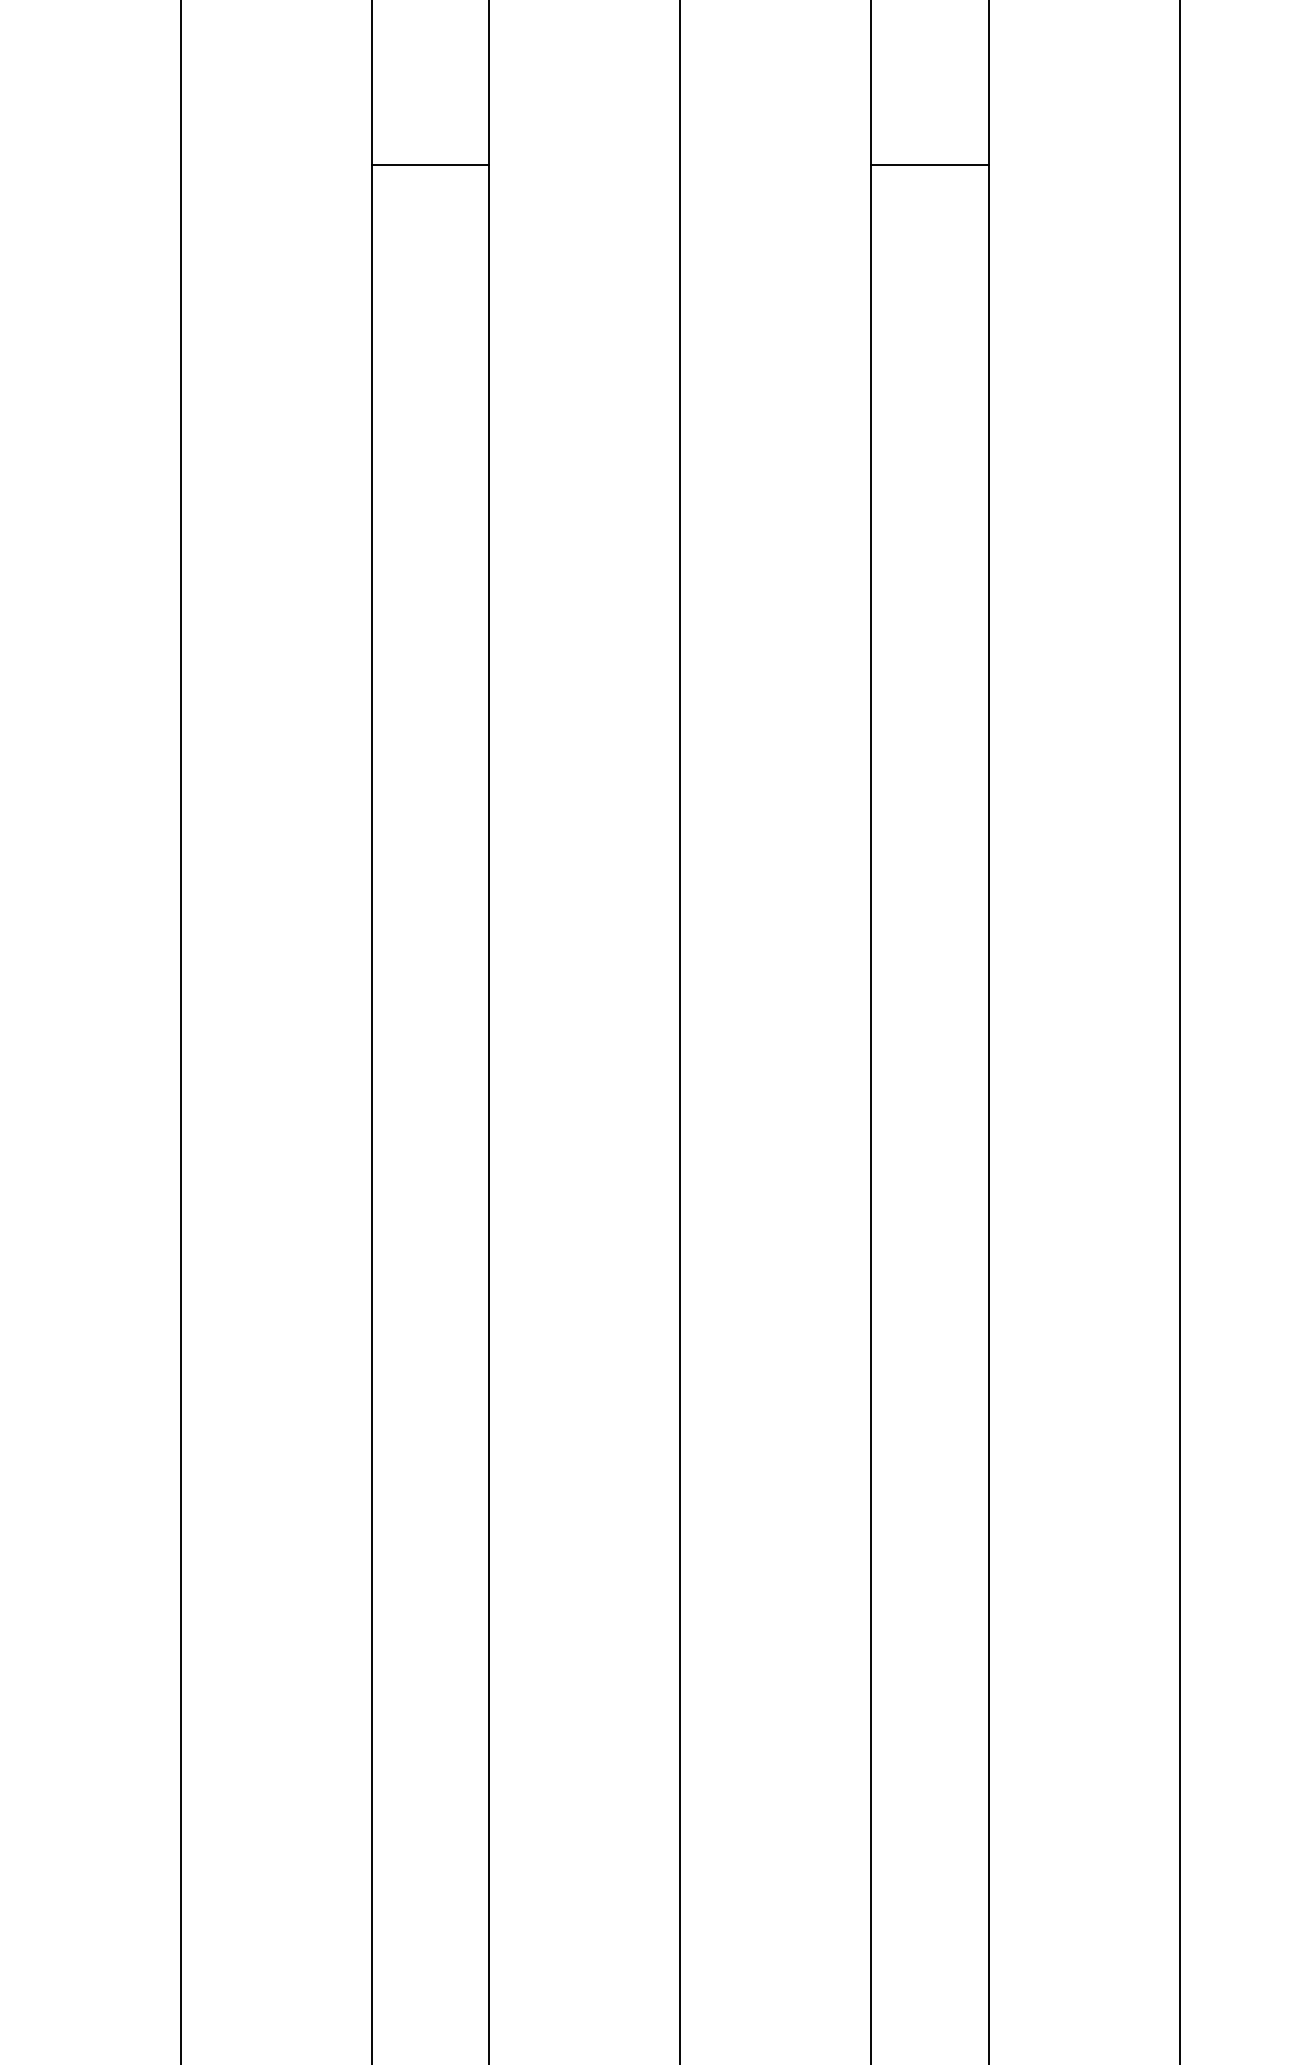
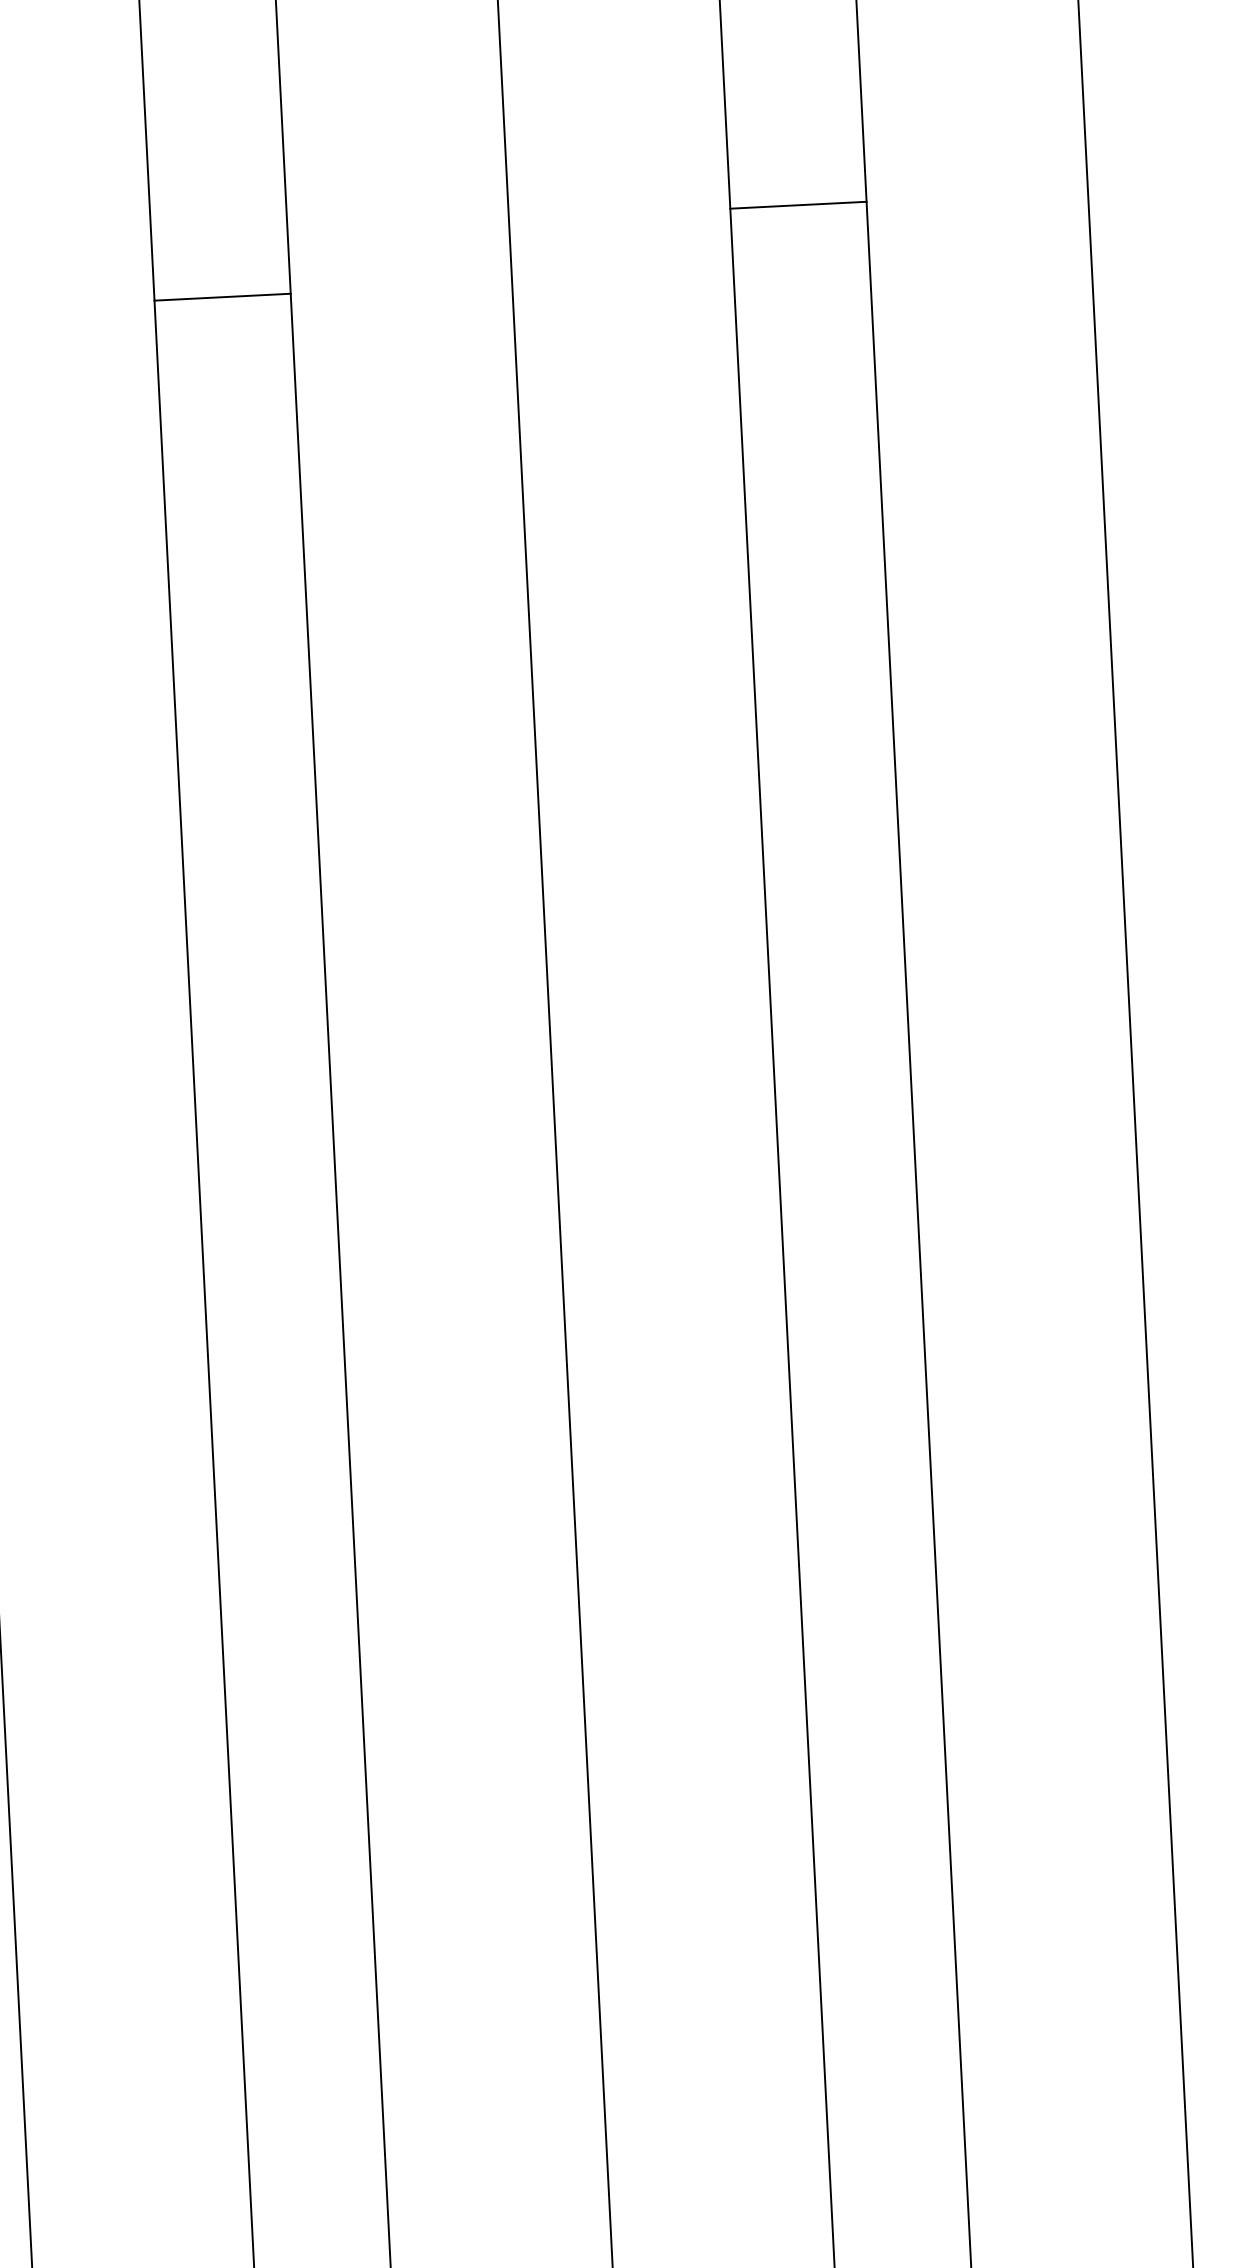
line: (430, 164) -> (222, 296), moved

